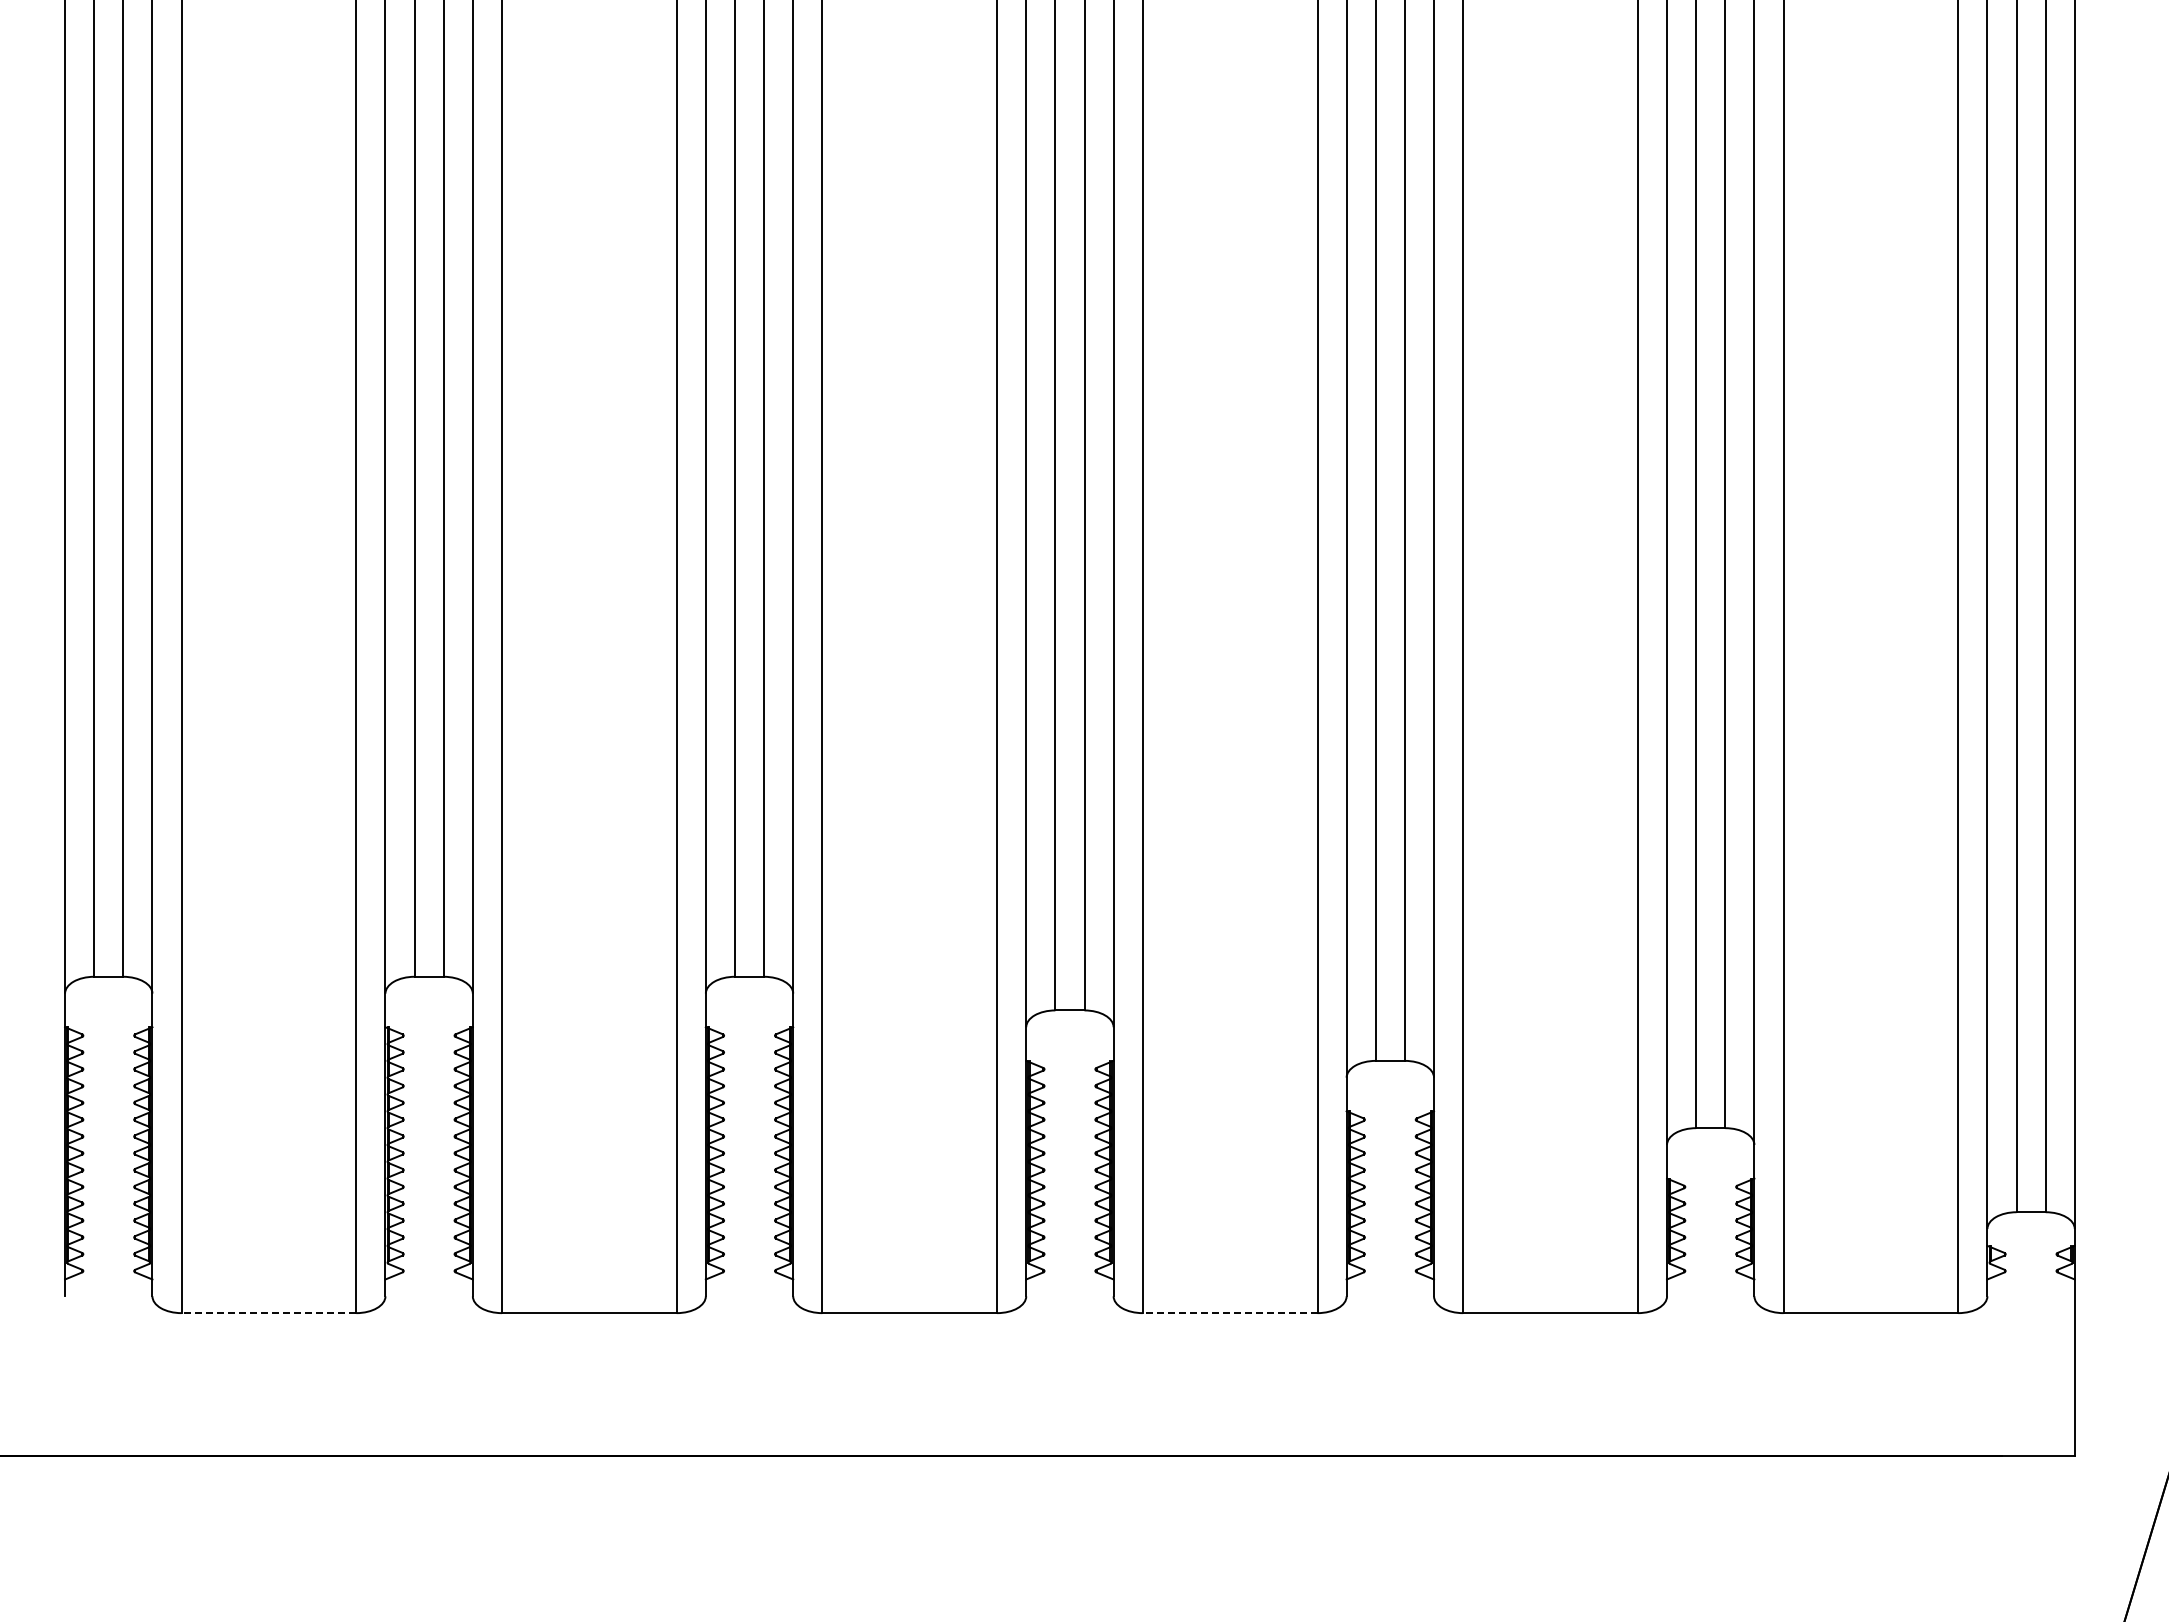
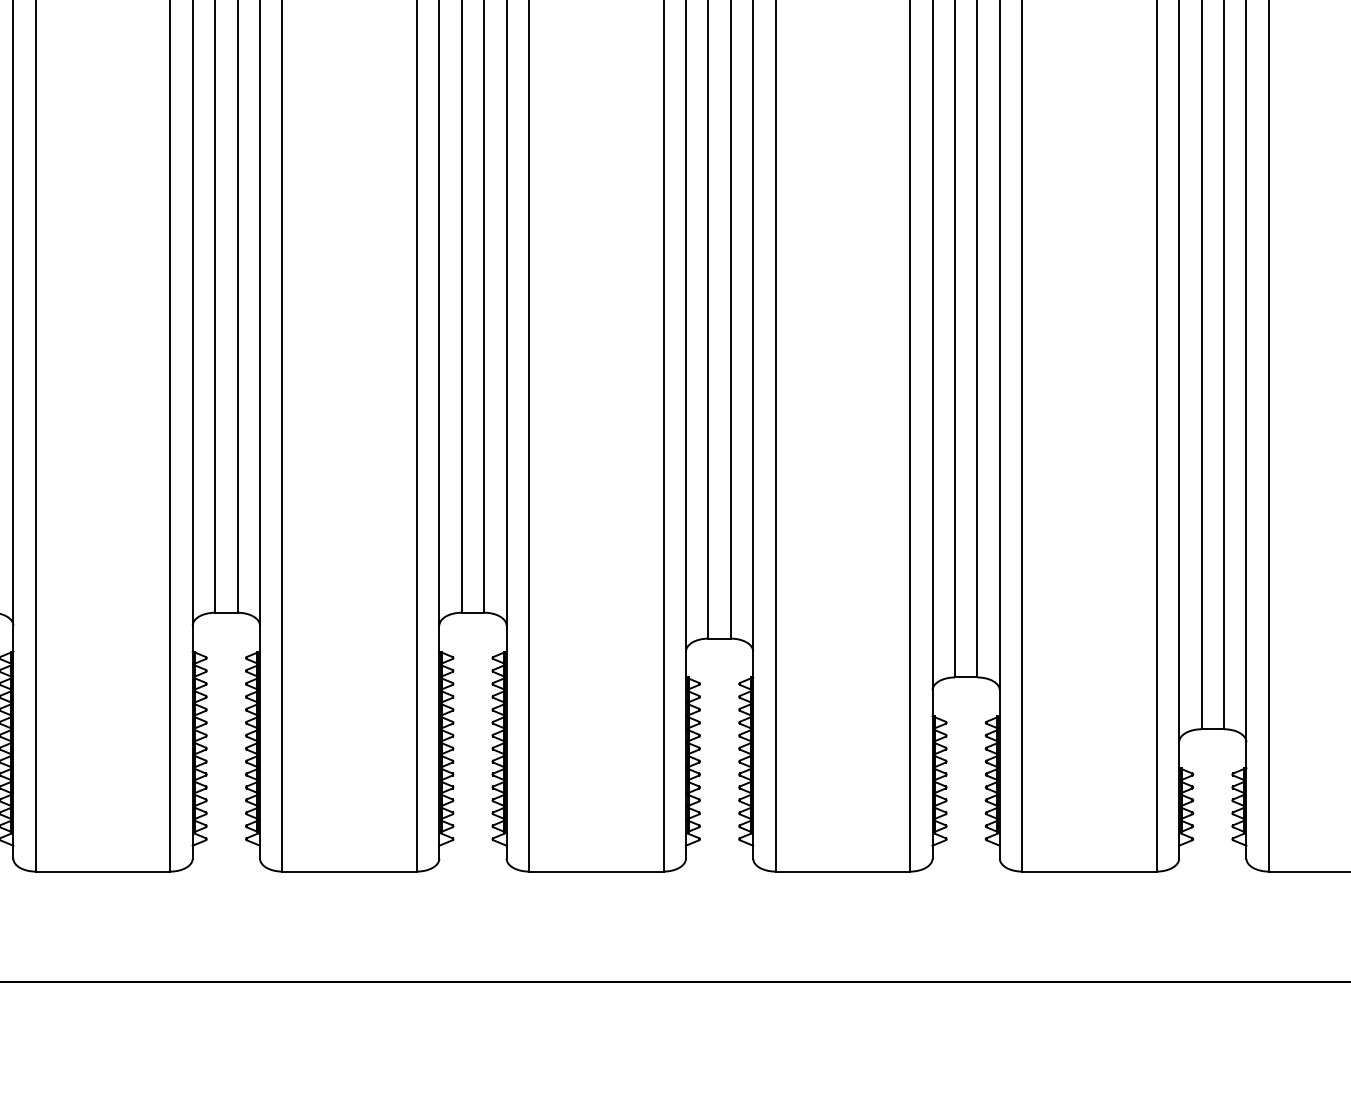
line: (268, 1313) -> (102, 871), dashed -> solid
line: (1229, 1313) -> (842, 871), dashed -> solid

